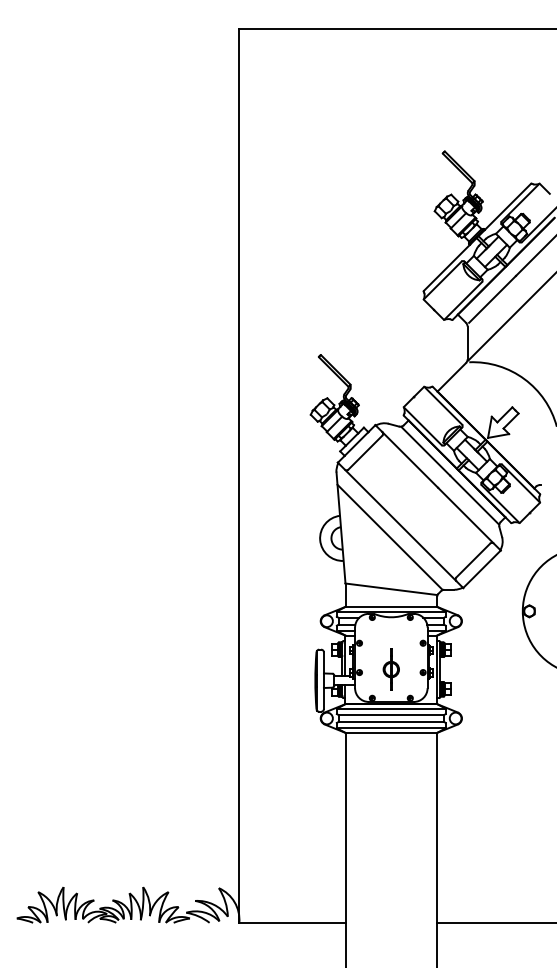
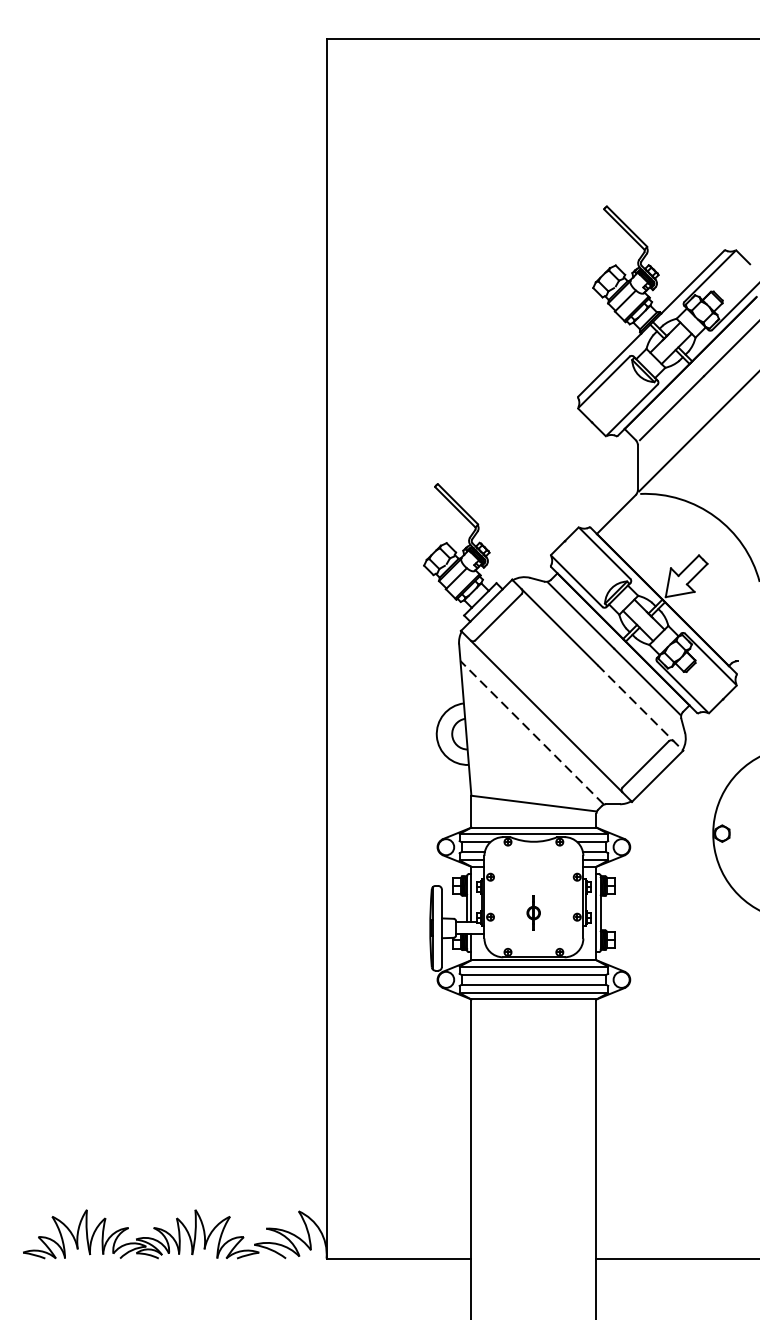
line: (469, 519) -> (640, 708), solid -> dashed
line: (389, 536) -> (531, 731), solid -> dashed
part: (390, 669) -> (532, 913), size x0.6

